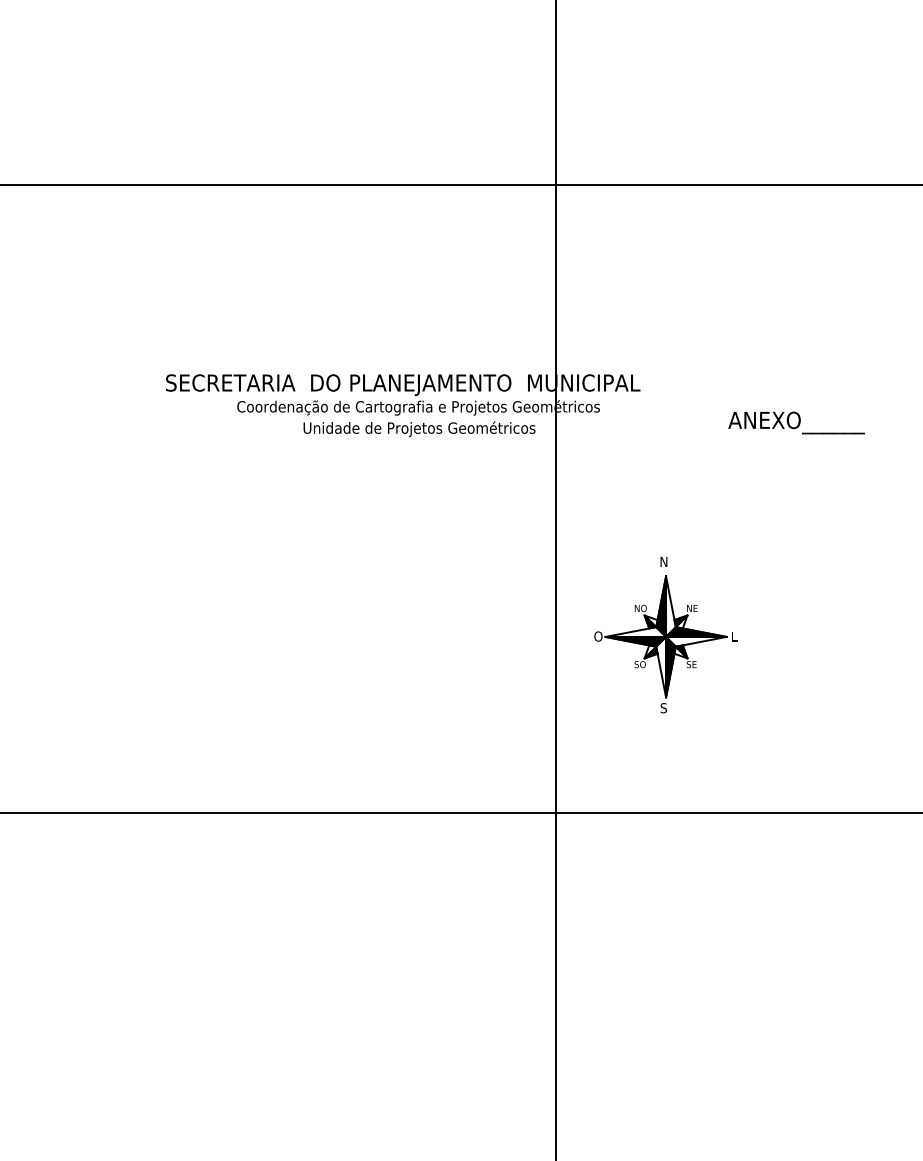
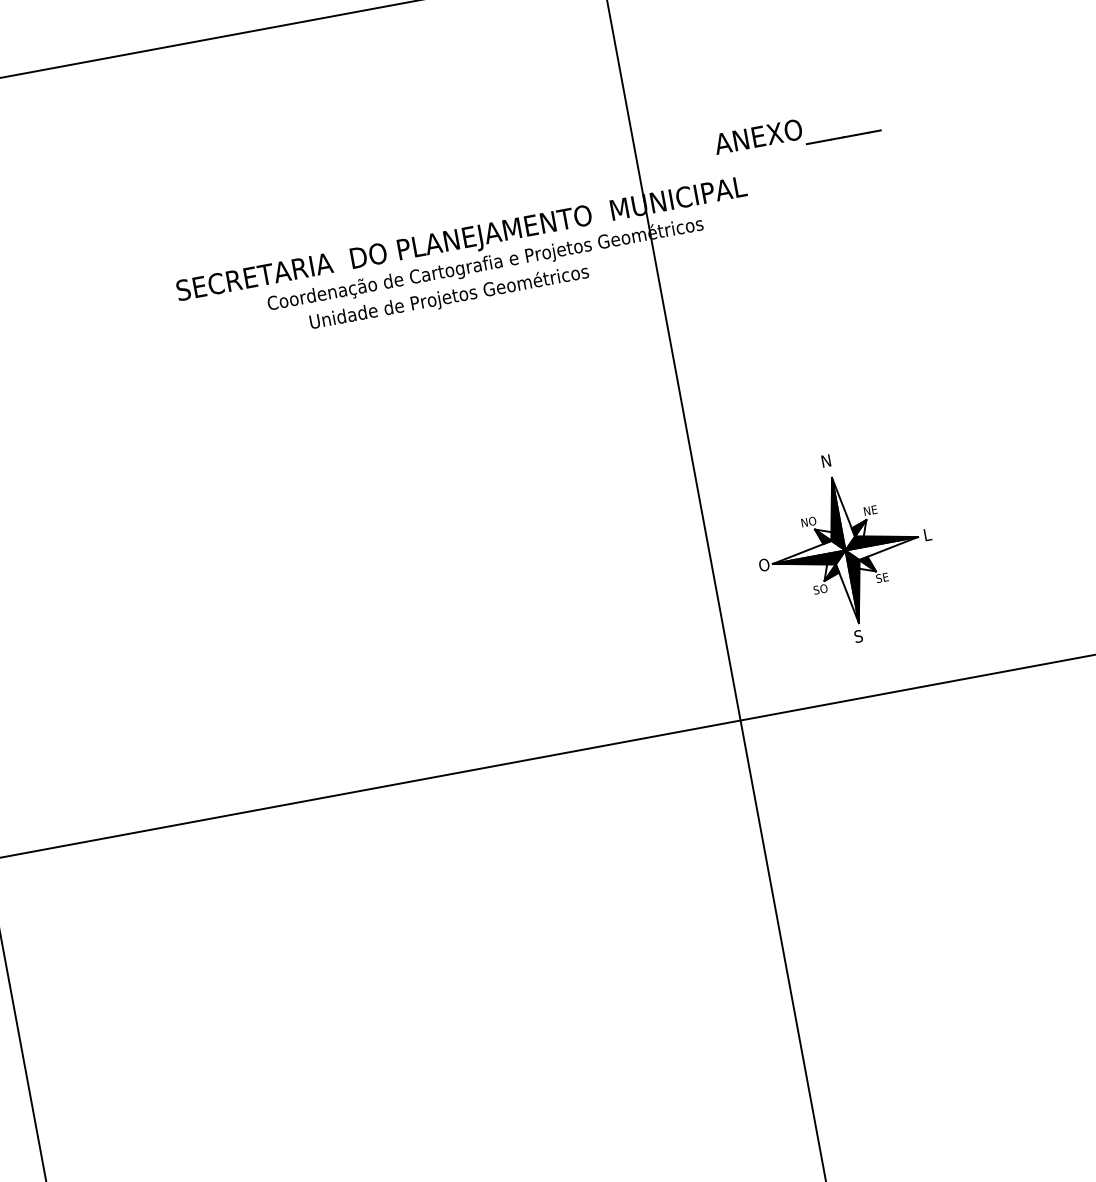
text: (796, 422) -> (797, 132), moved
text: (419, 428) -> (449, 297), moved
part: (665, 635) -> (844, 548), moved

